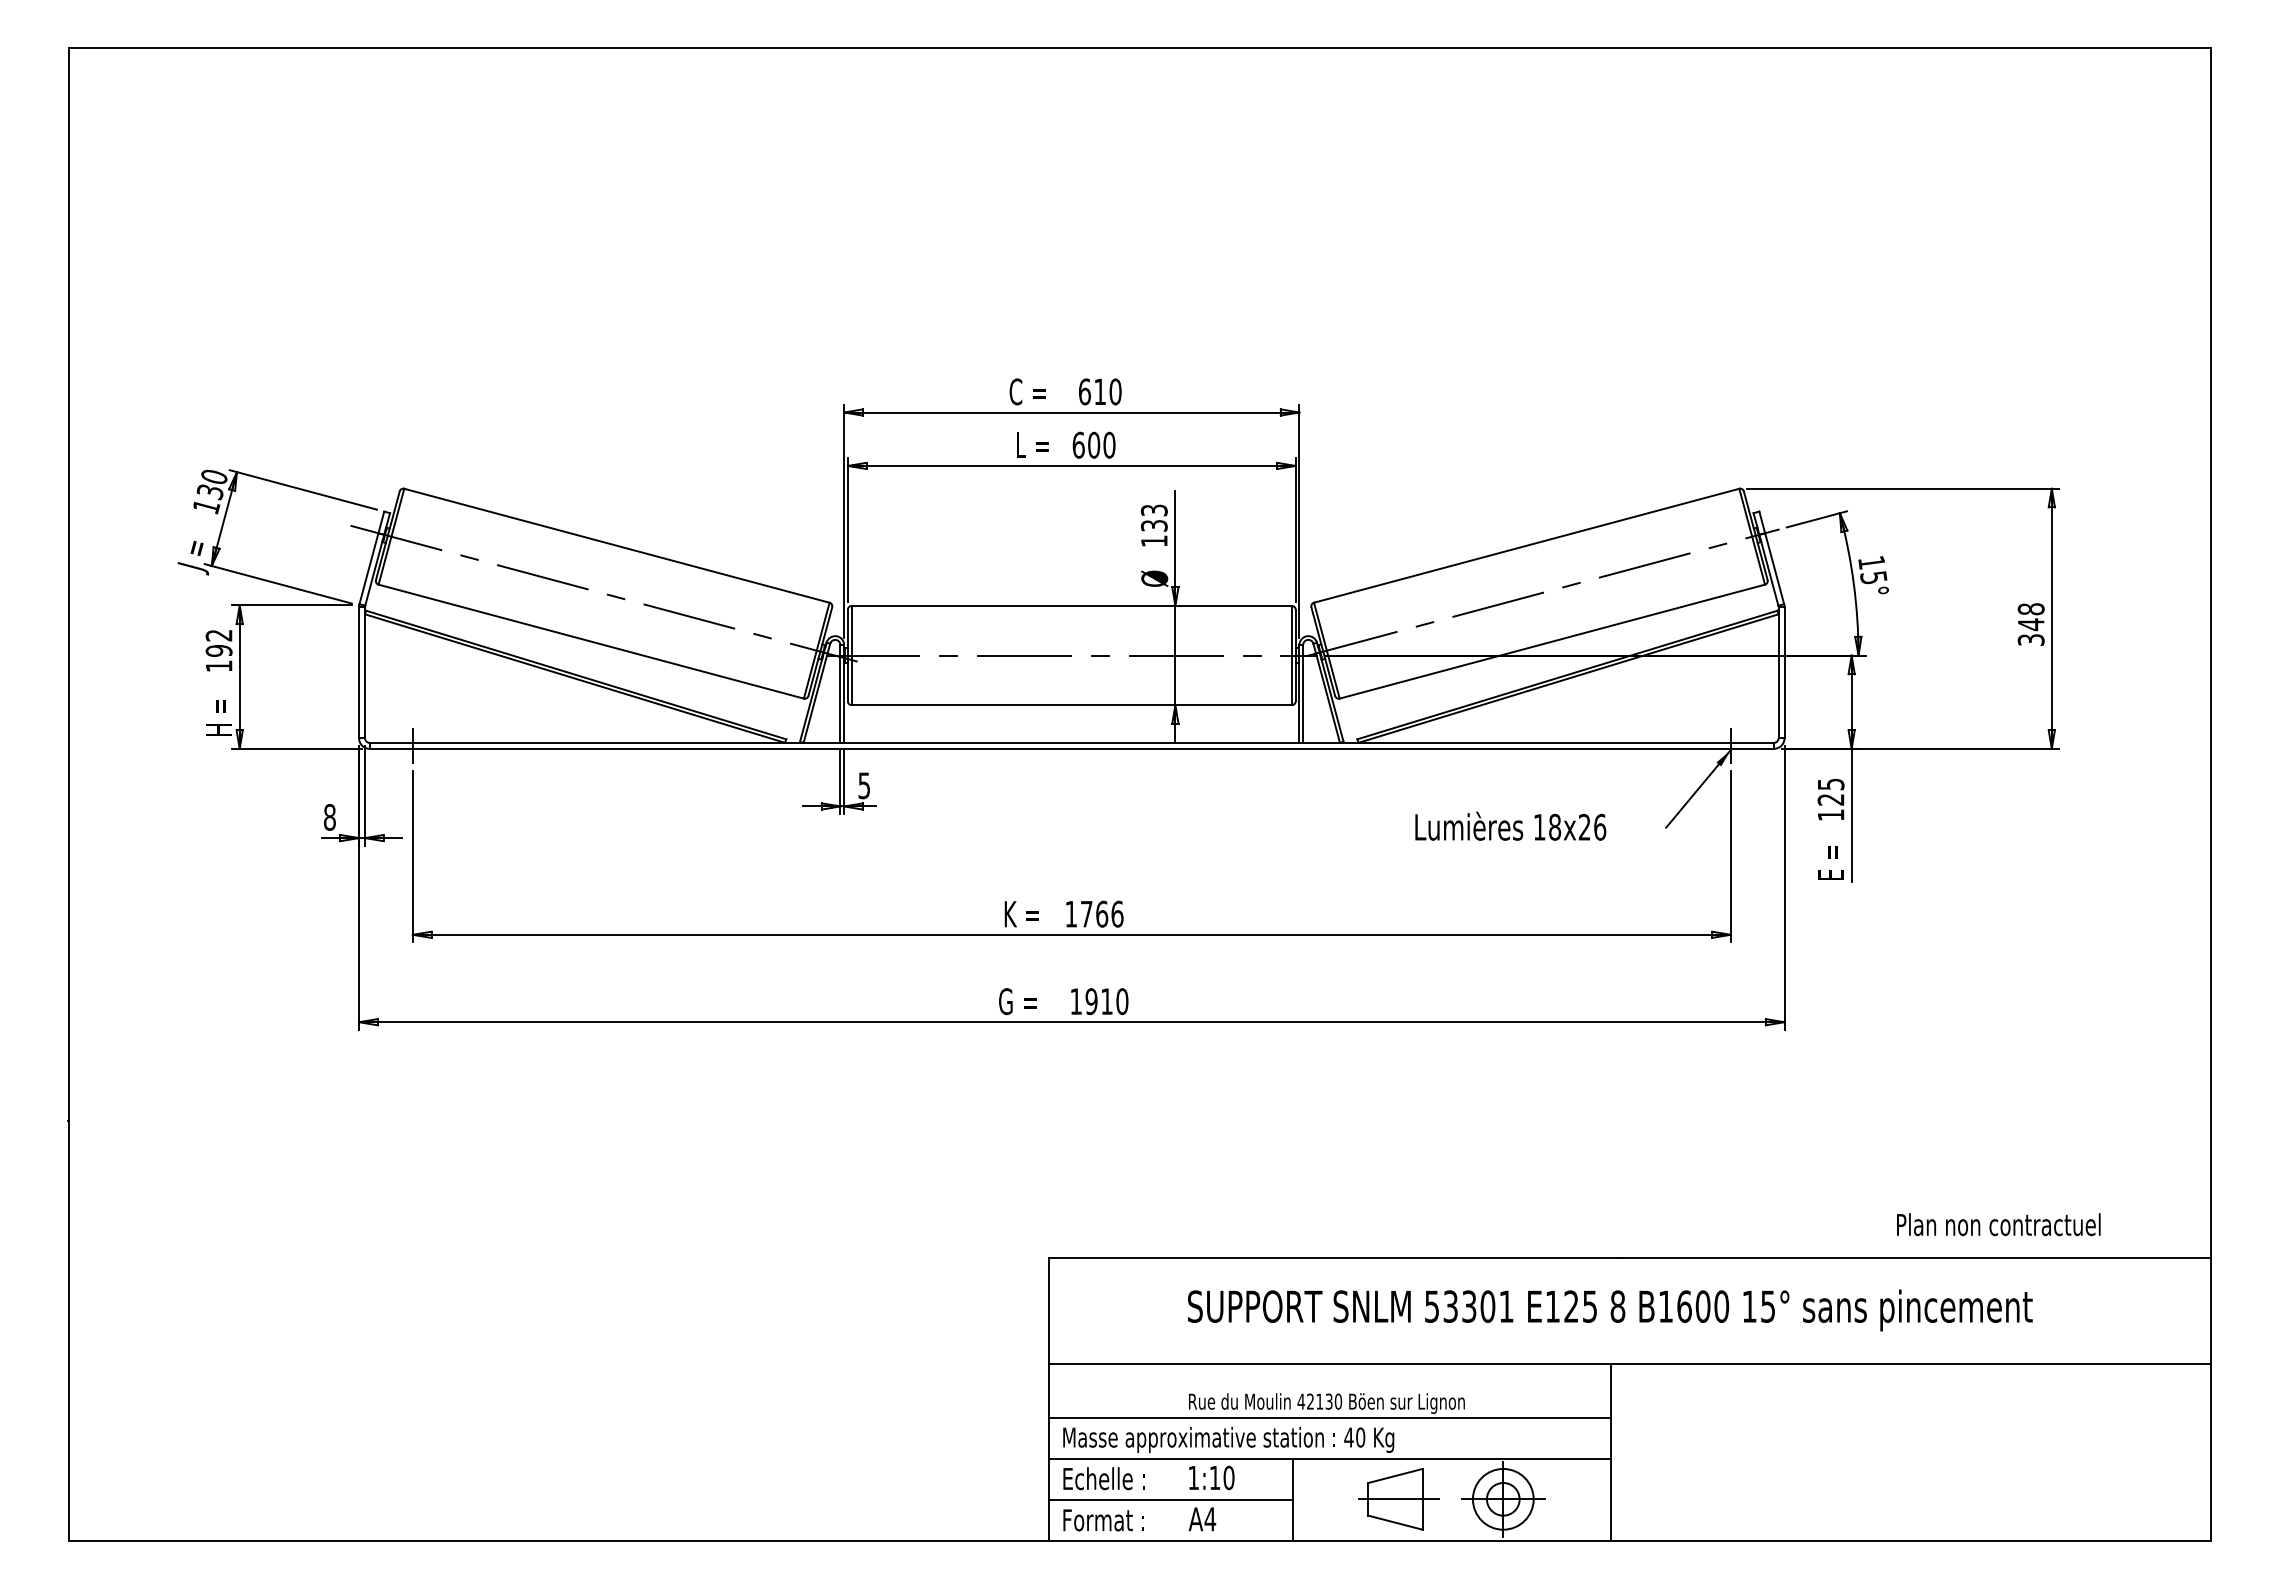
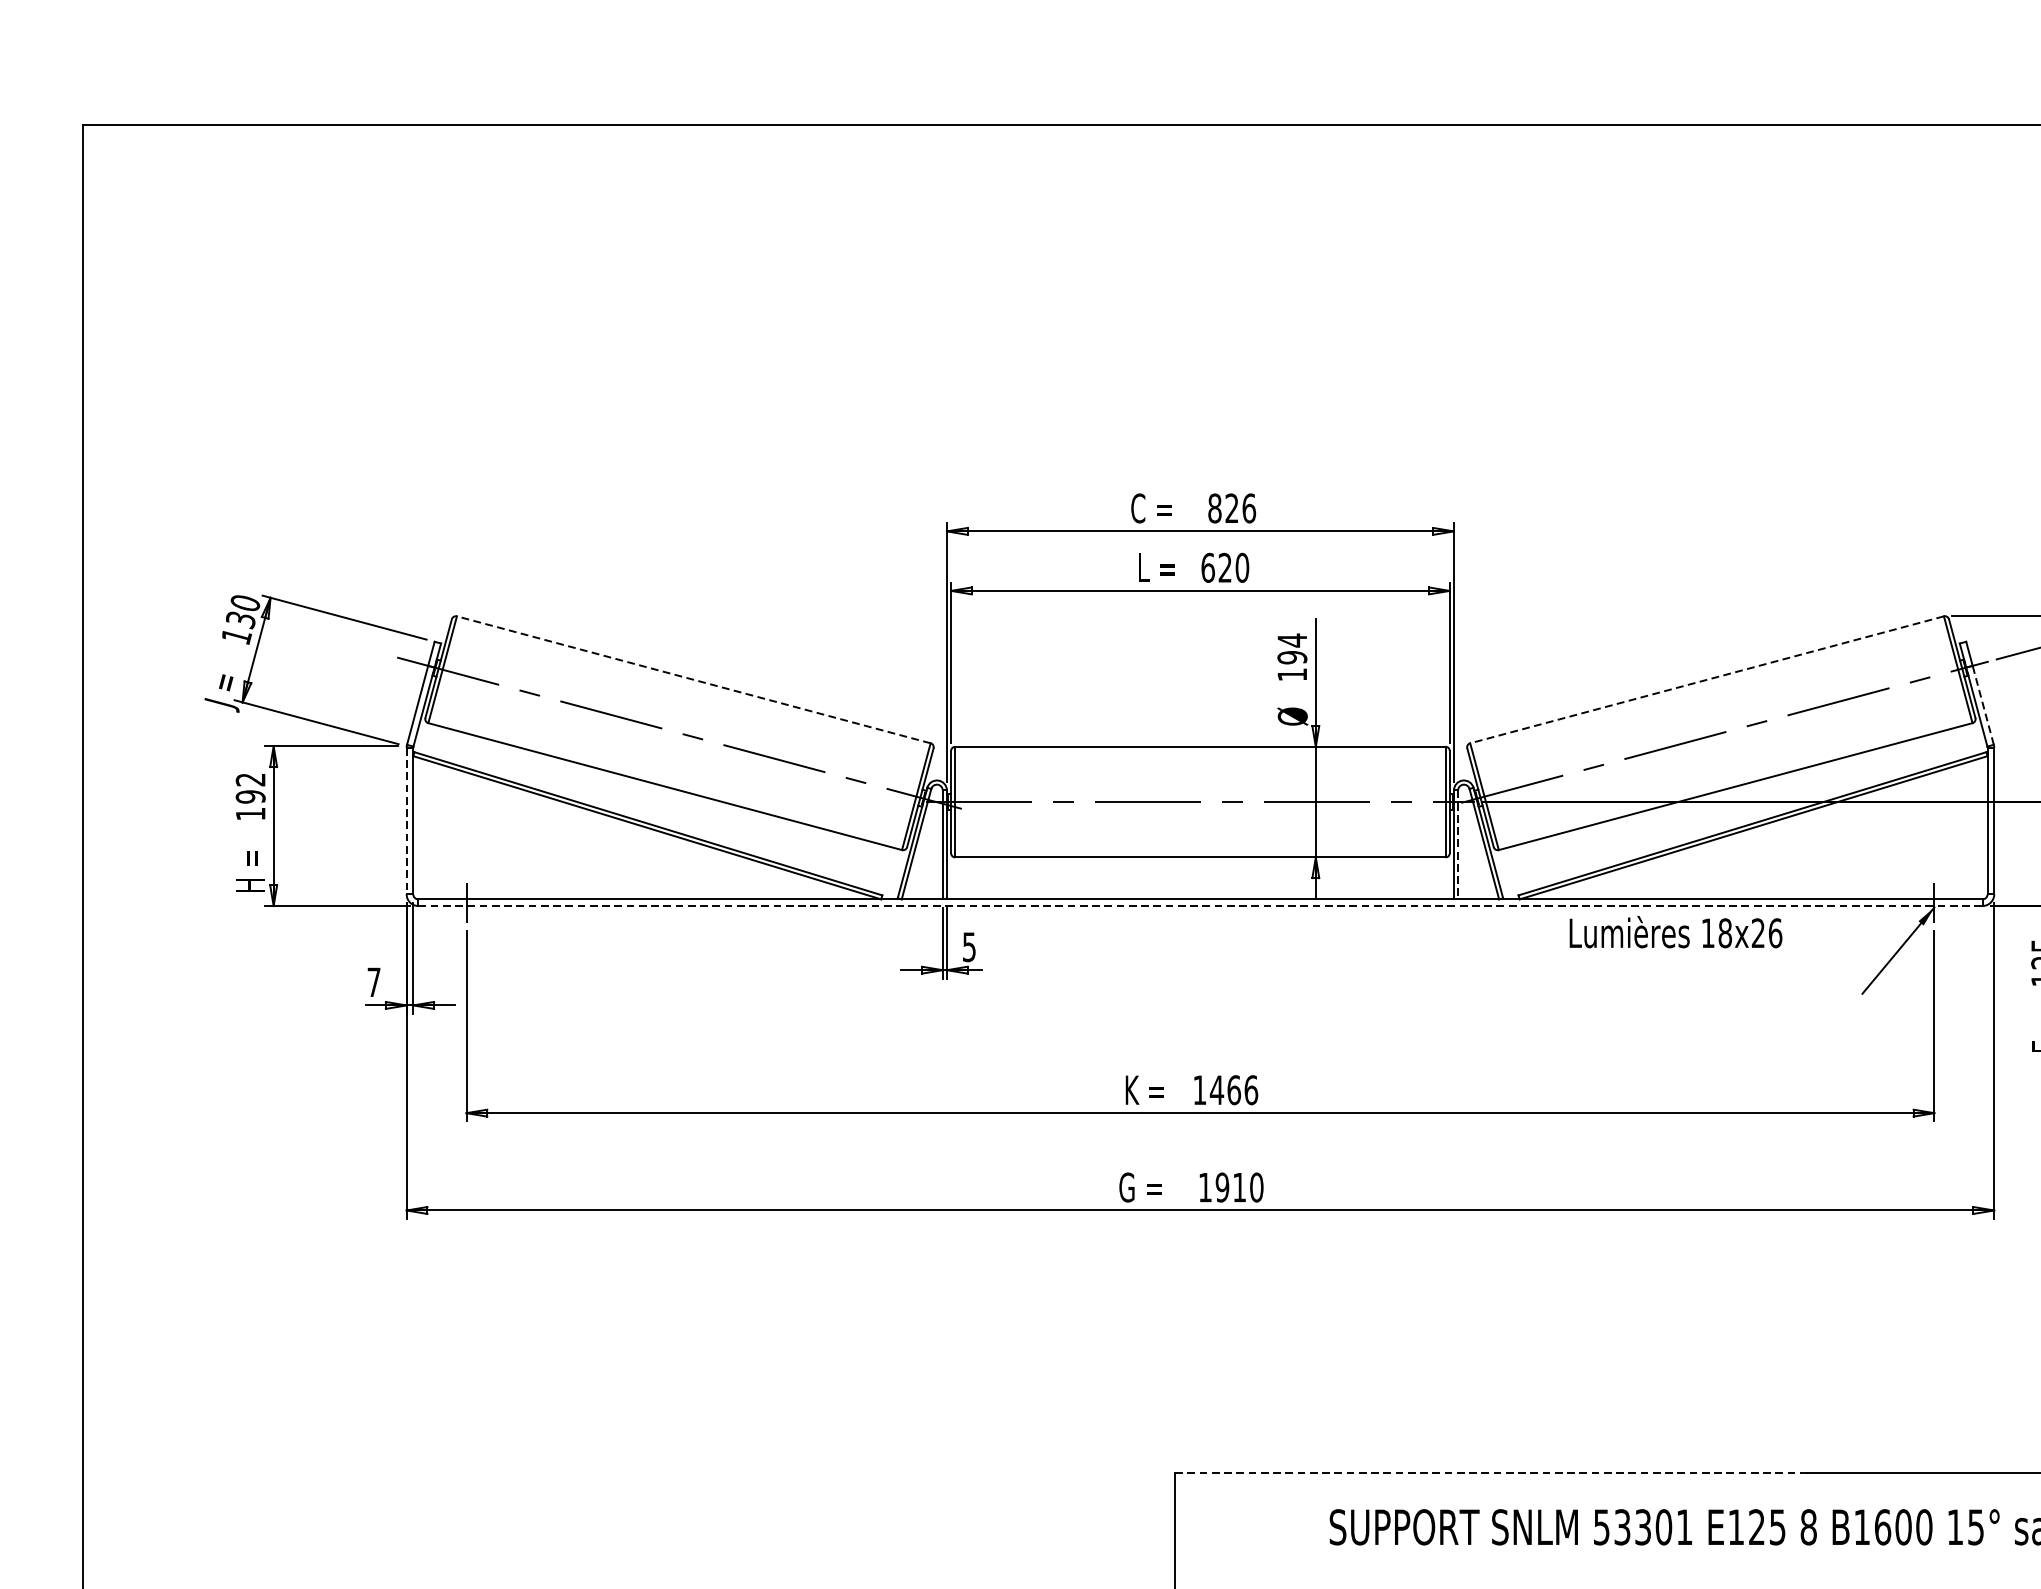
text: (1099, 391) -> (1231, 508), 610 -> 826
text: (1094, 444) -> (1225, 567), 600 -> 620
text: (1153, 517) -> (1291, 648), 133 -> 194
line: (616, 545) -> (693, 679), solid -> dashed
line: (1526, 545) -> (1706, 679), solid -> dashed
line: (1774, 568) -> (1983, 705), solid -> dashed
line: (359, 672) -> (407, 820), solid -> dashed
line: (1303, 693) -> (1458, 844), solid -> dashed
line: (1072, 748) -> (1201, 905), solid -> dashed
text: (329, 817) -> (373, 982), 8 -> 7
text: (1510, 825) -> (1675, 931), moved
text: (1086, 914) -> (1216, 1090), 1766 -> 1466
line: (1333, 1257) -> (1491, 1472), solid -> dashed

